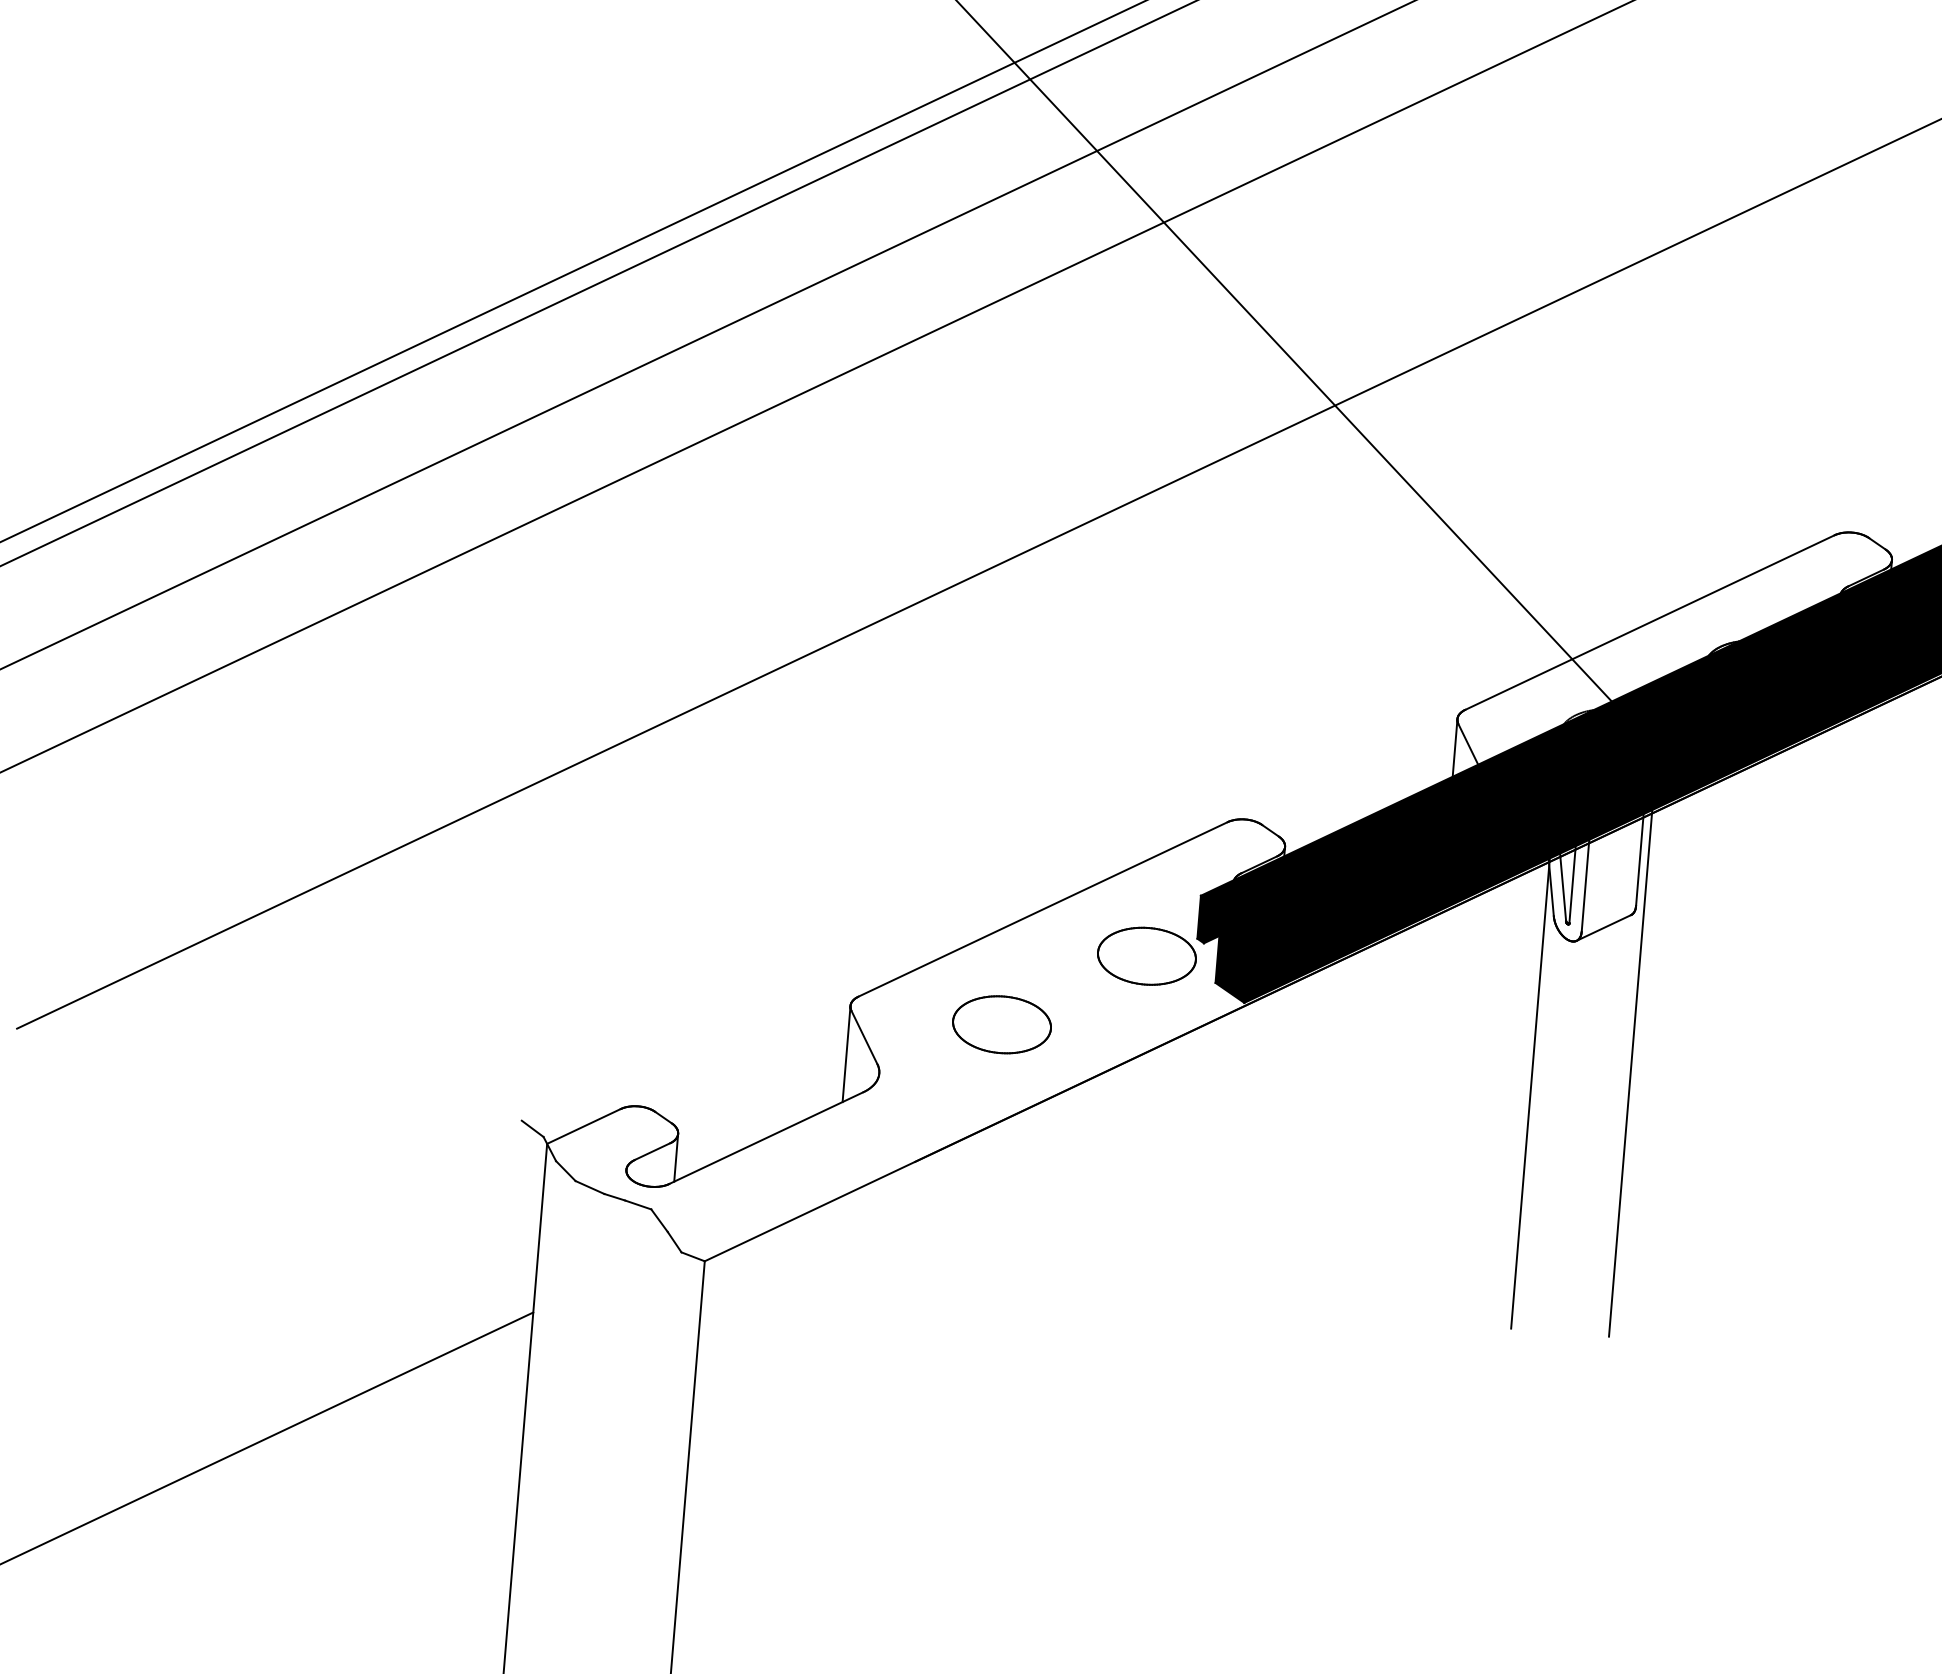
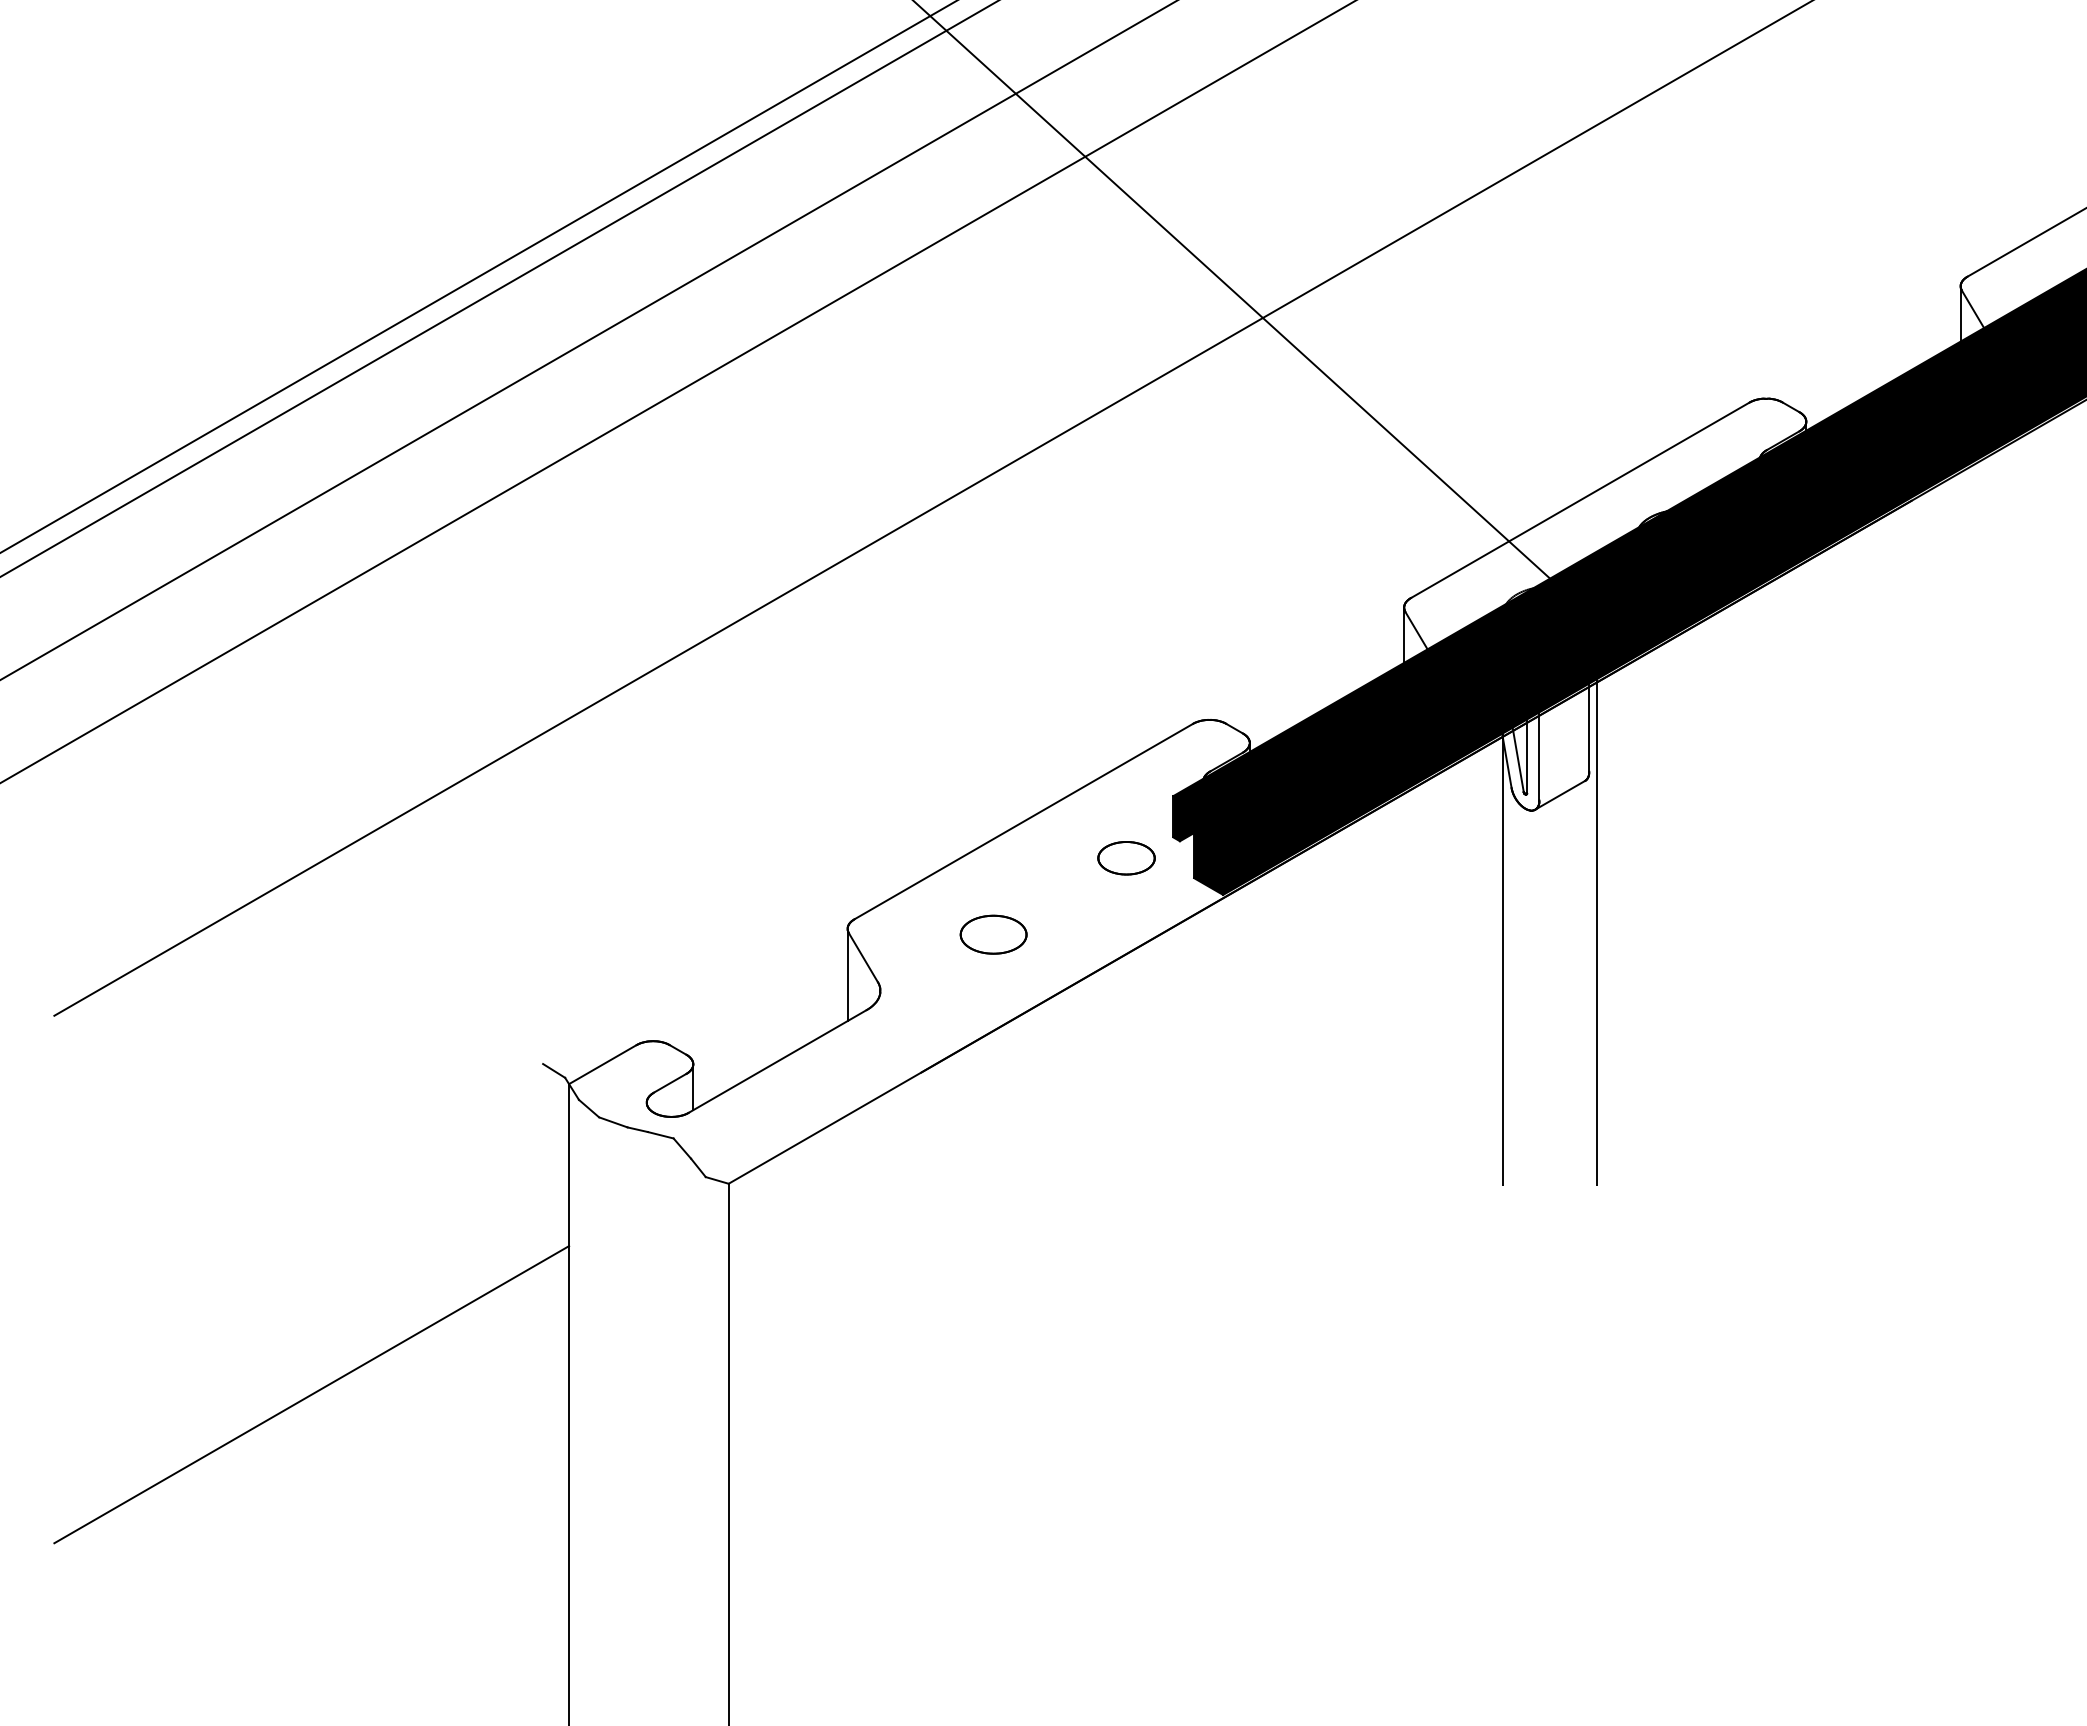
part: (1146, 956) -> (1126, 858), size x0.6
part: (1001, 1024) -> (993, 934), size x0.7

